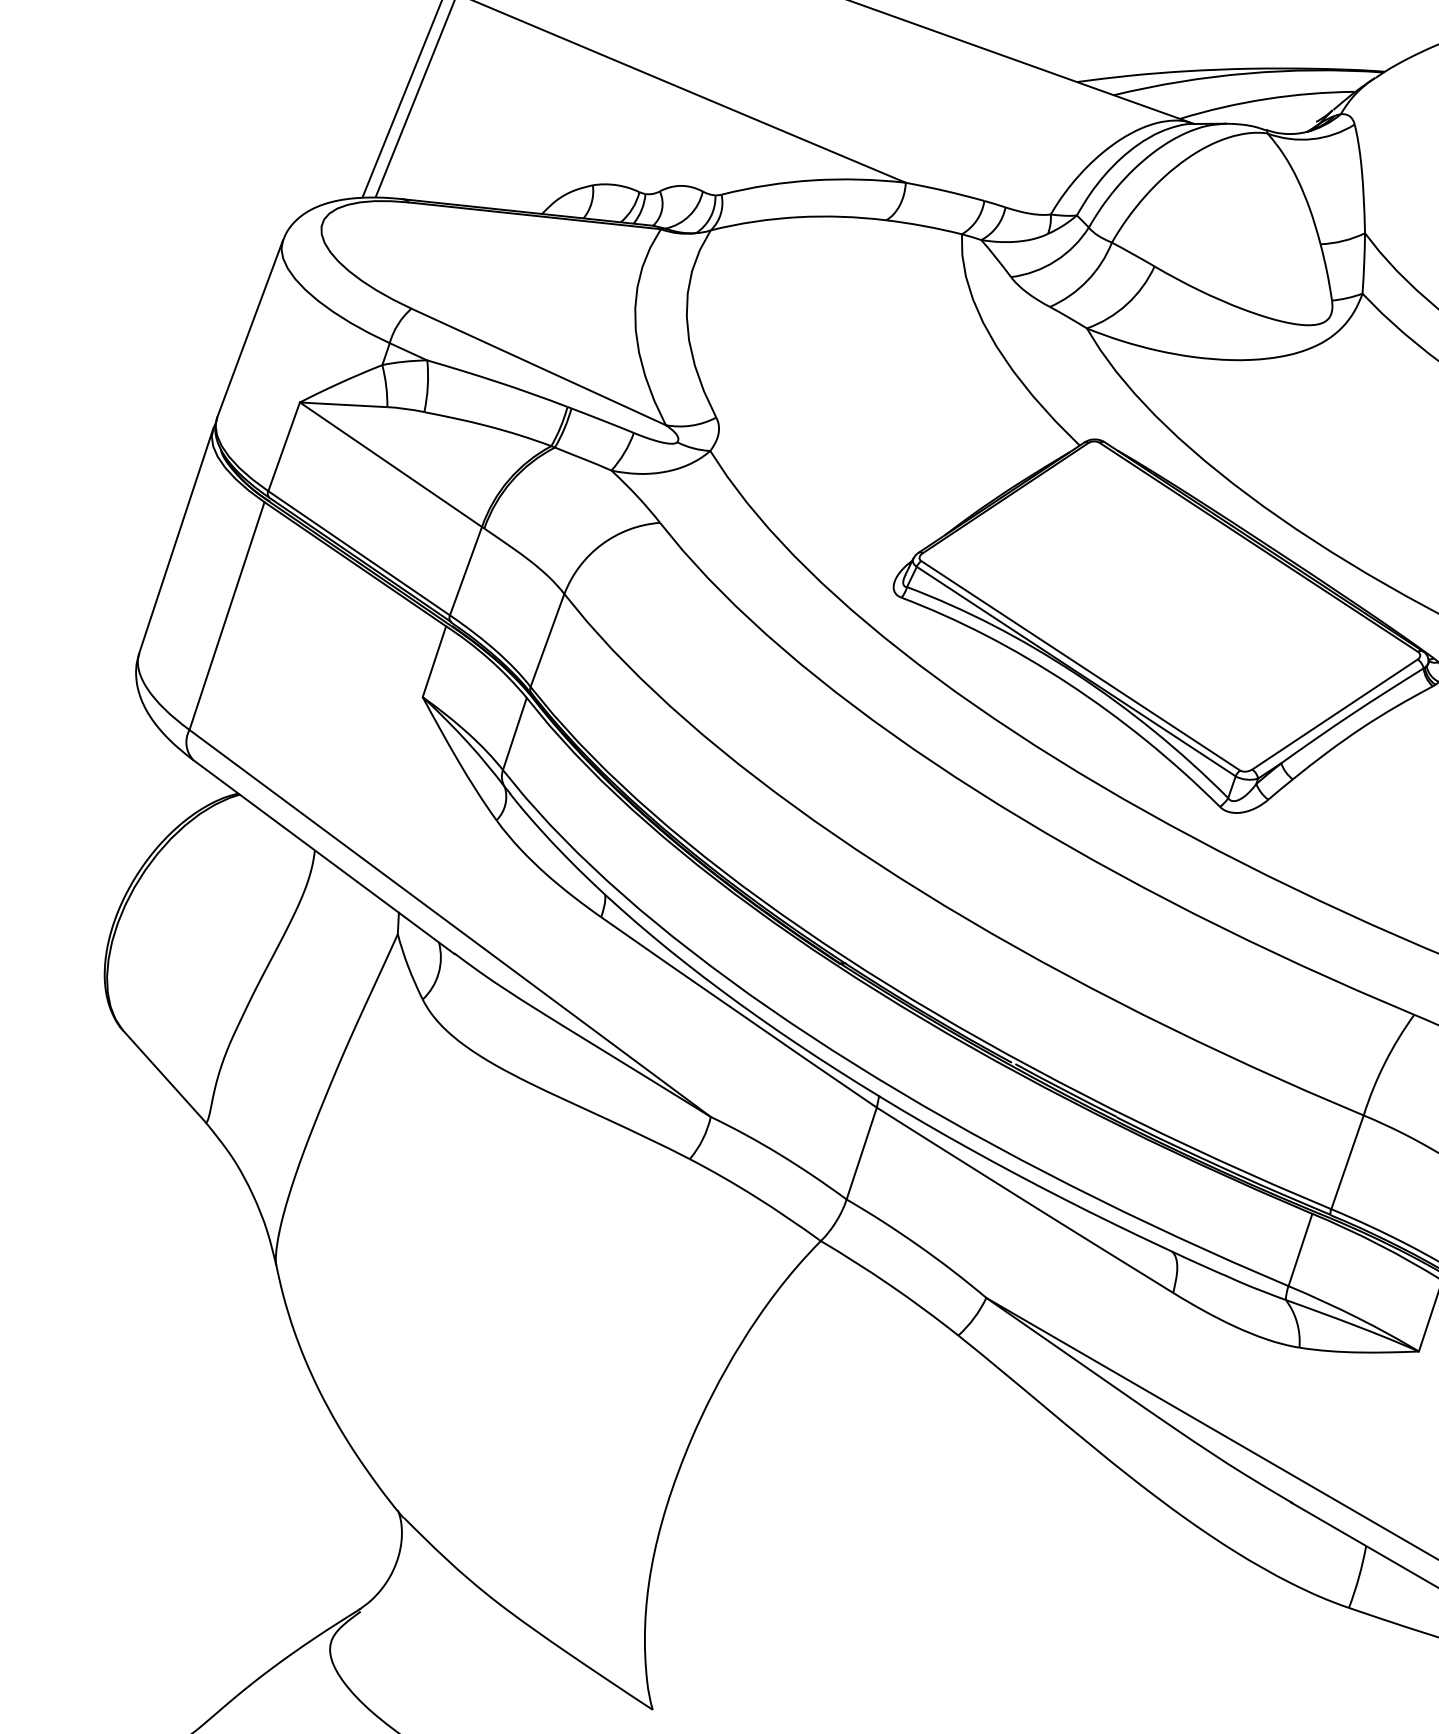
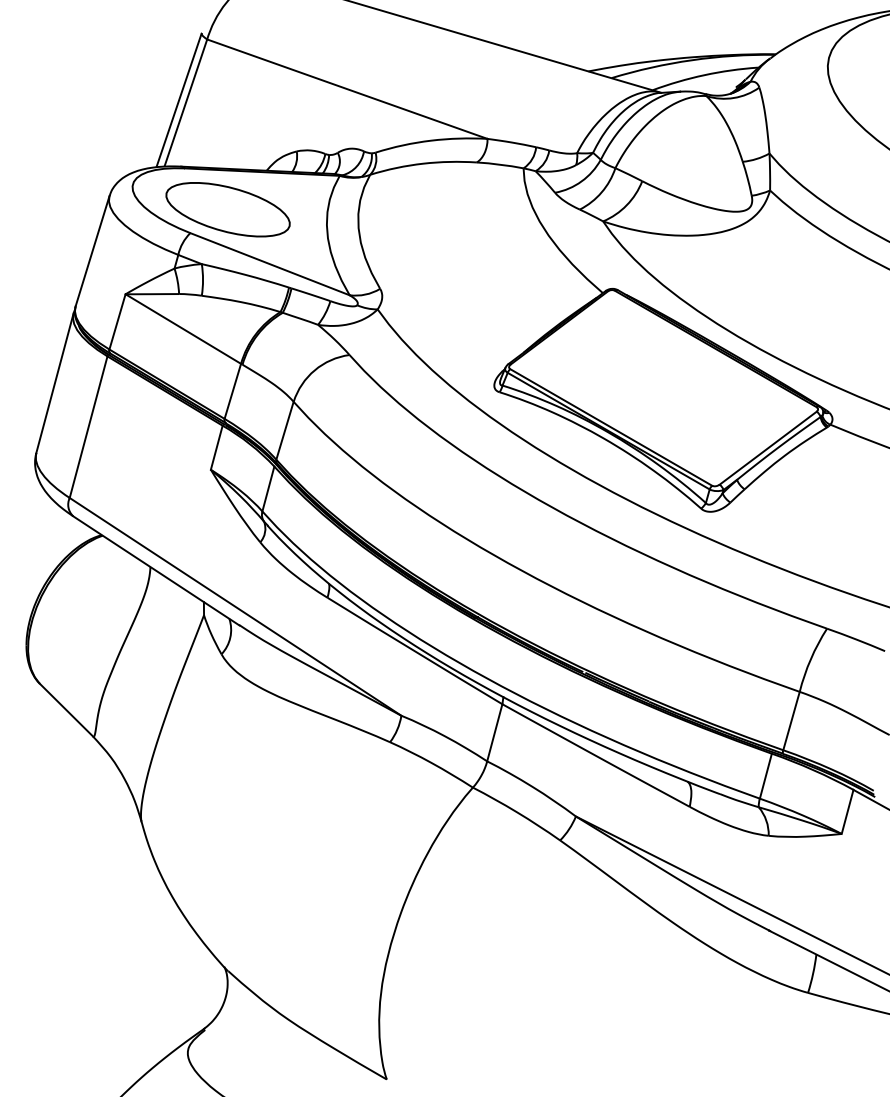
part: (474, 273) -> (227, 209), added

